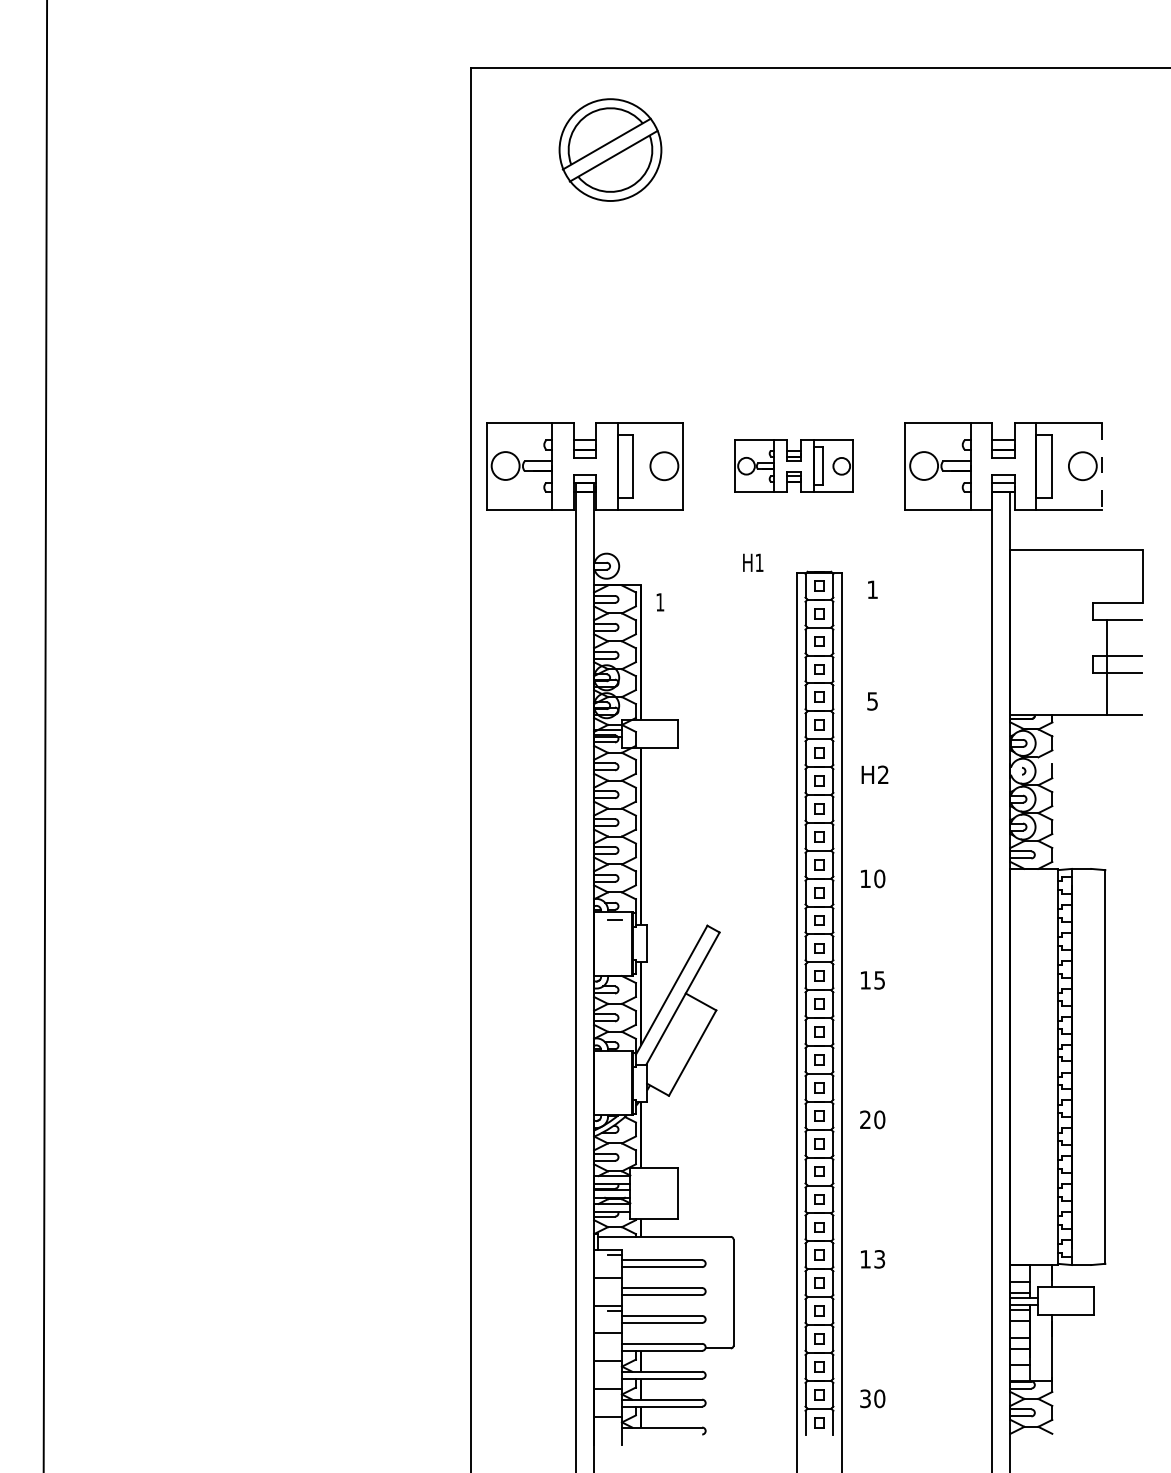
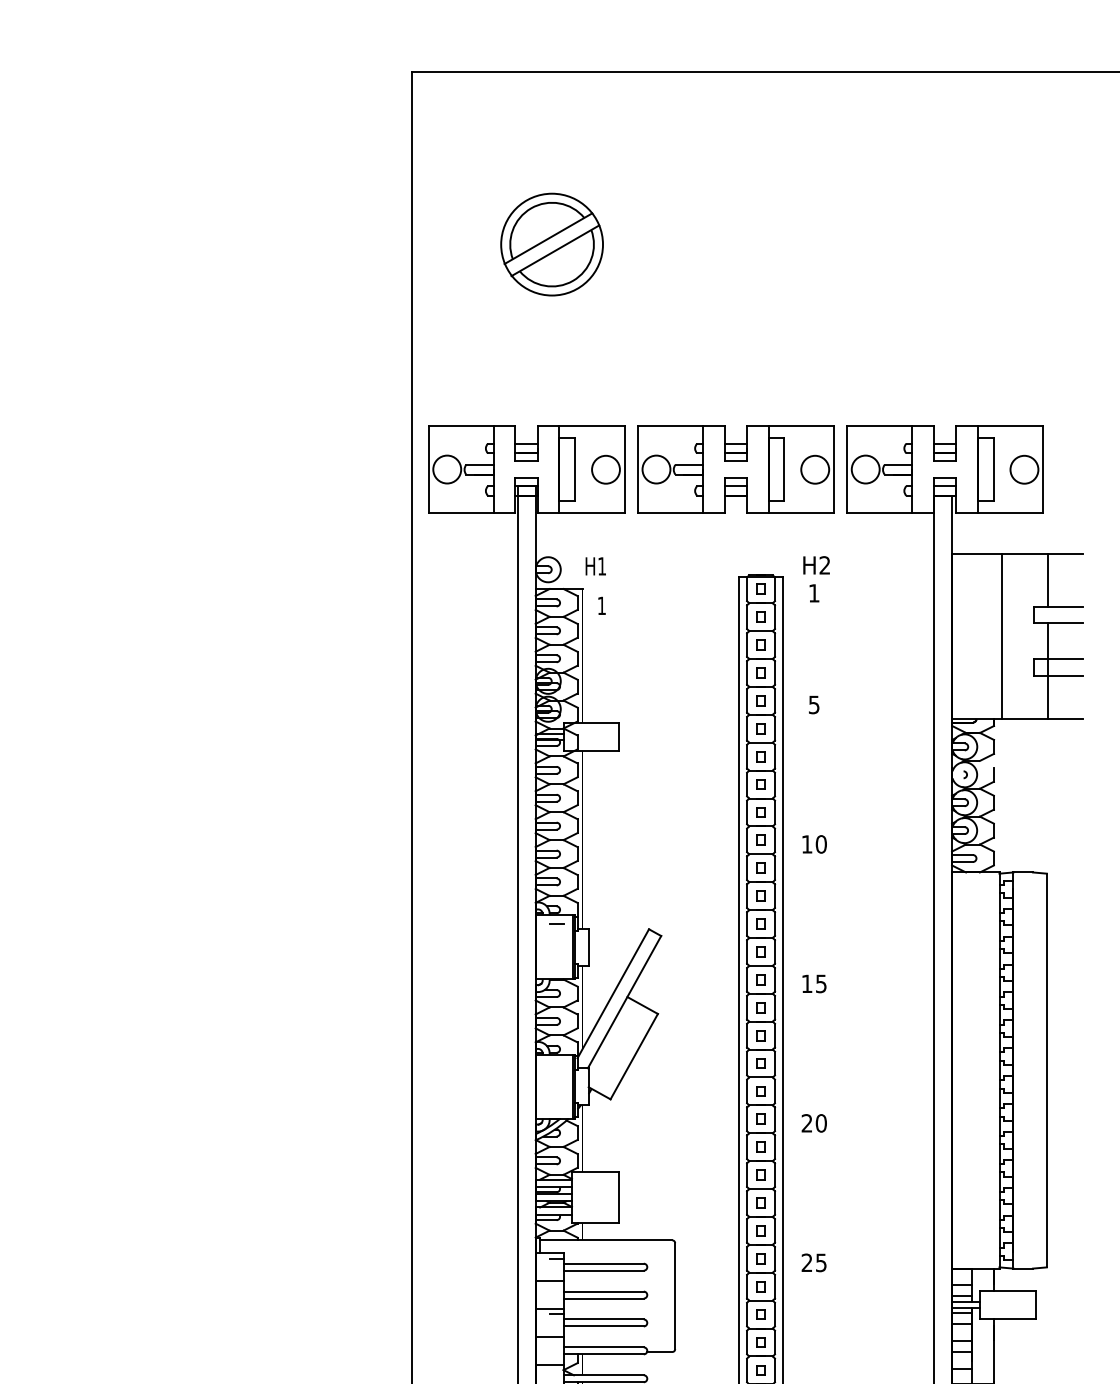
part: (610, 149) -> (552, 244), moved
part: (793, 466) -> (735, 470), size x1.67
line: (1101, 466) -> (1043, 470), dashed -> solid
text: (753, 562) -> (596, 566), moved
line: (1142, 576) -> (1048, 580), moved
line: (1060, 632) -> (1002, 636), added
text: (874, 774) -> (816, 565), moved
text: (873, 878) -> (815, 844), moved
text: (872, 1259) -> (814, 1263), 13 -> 25

